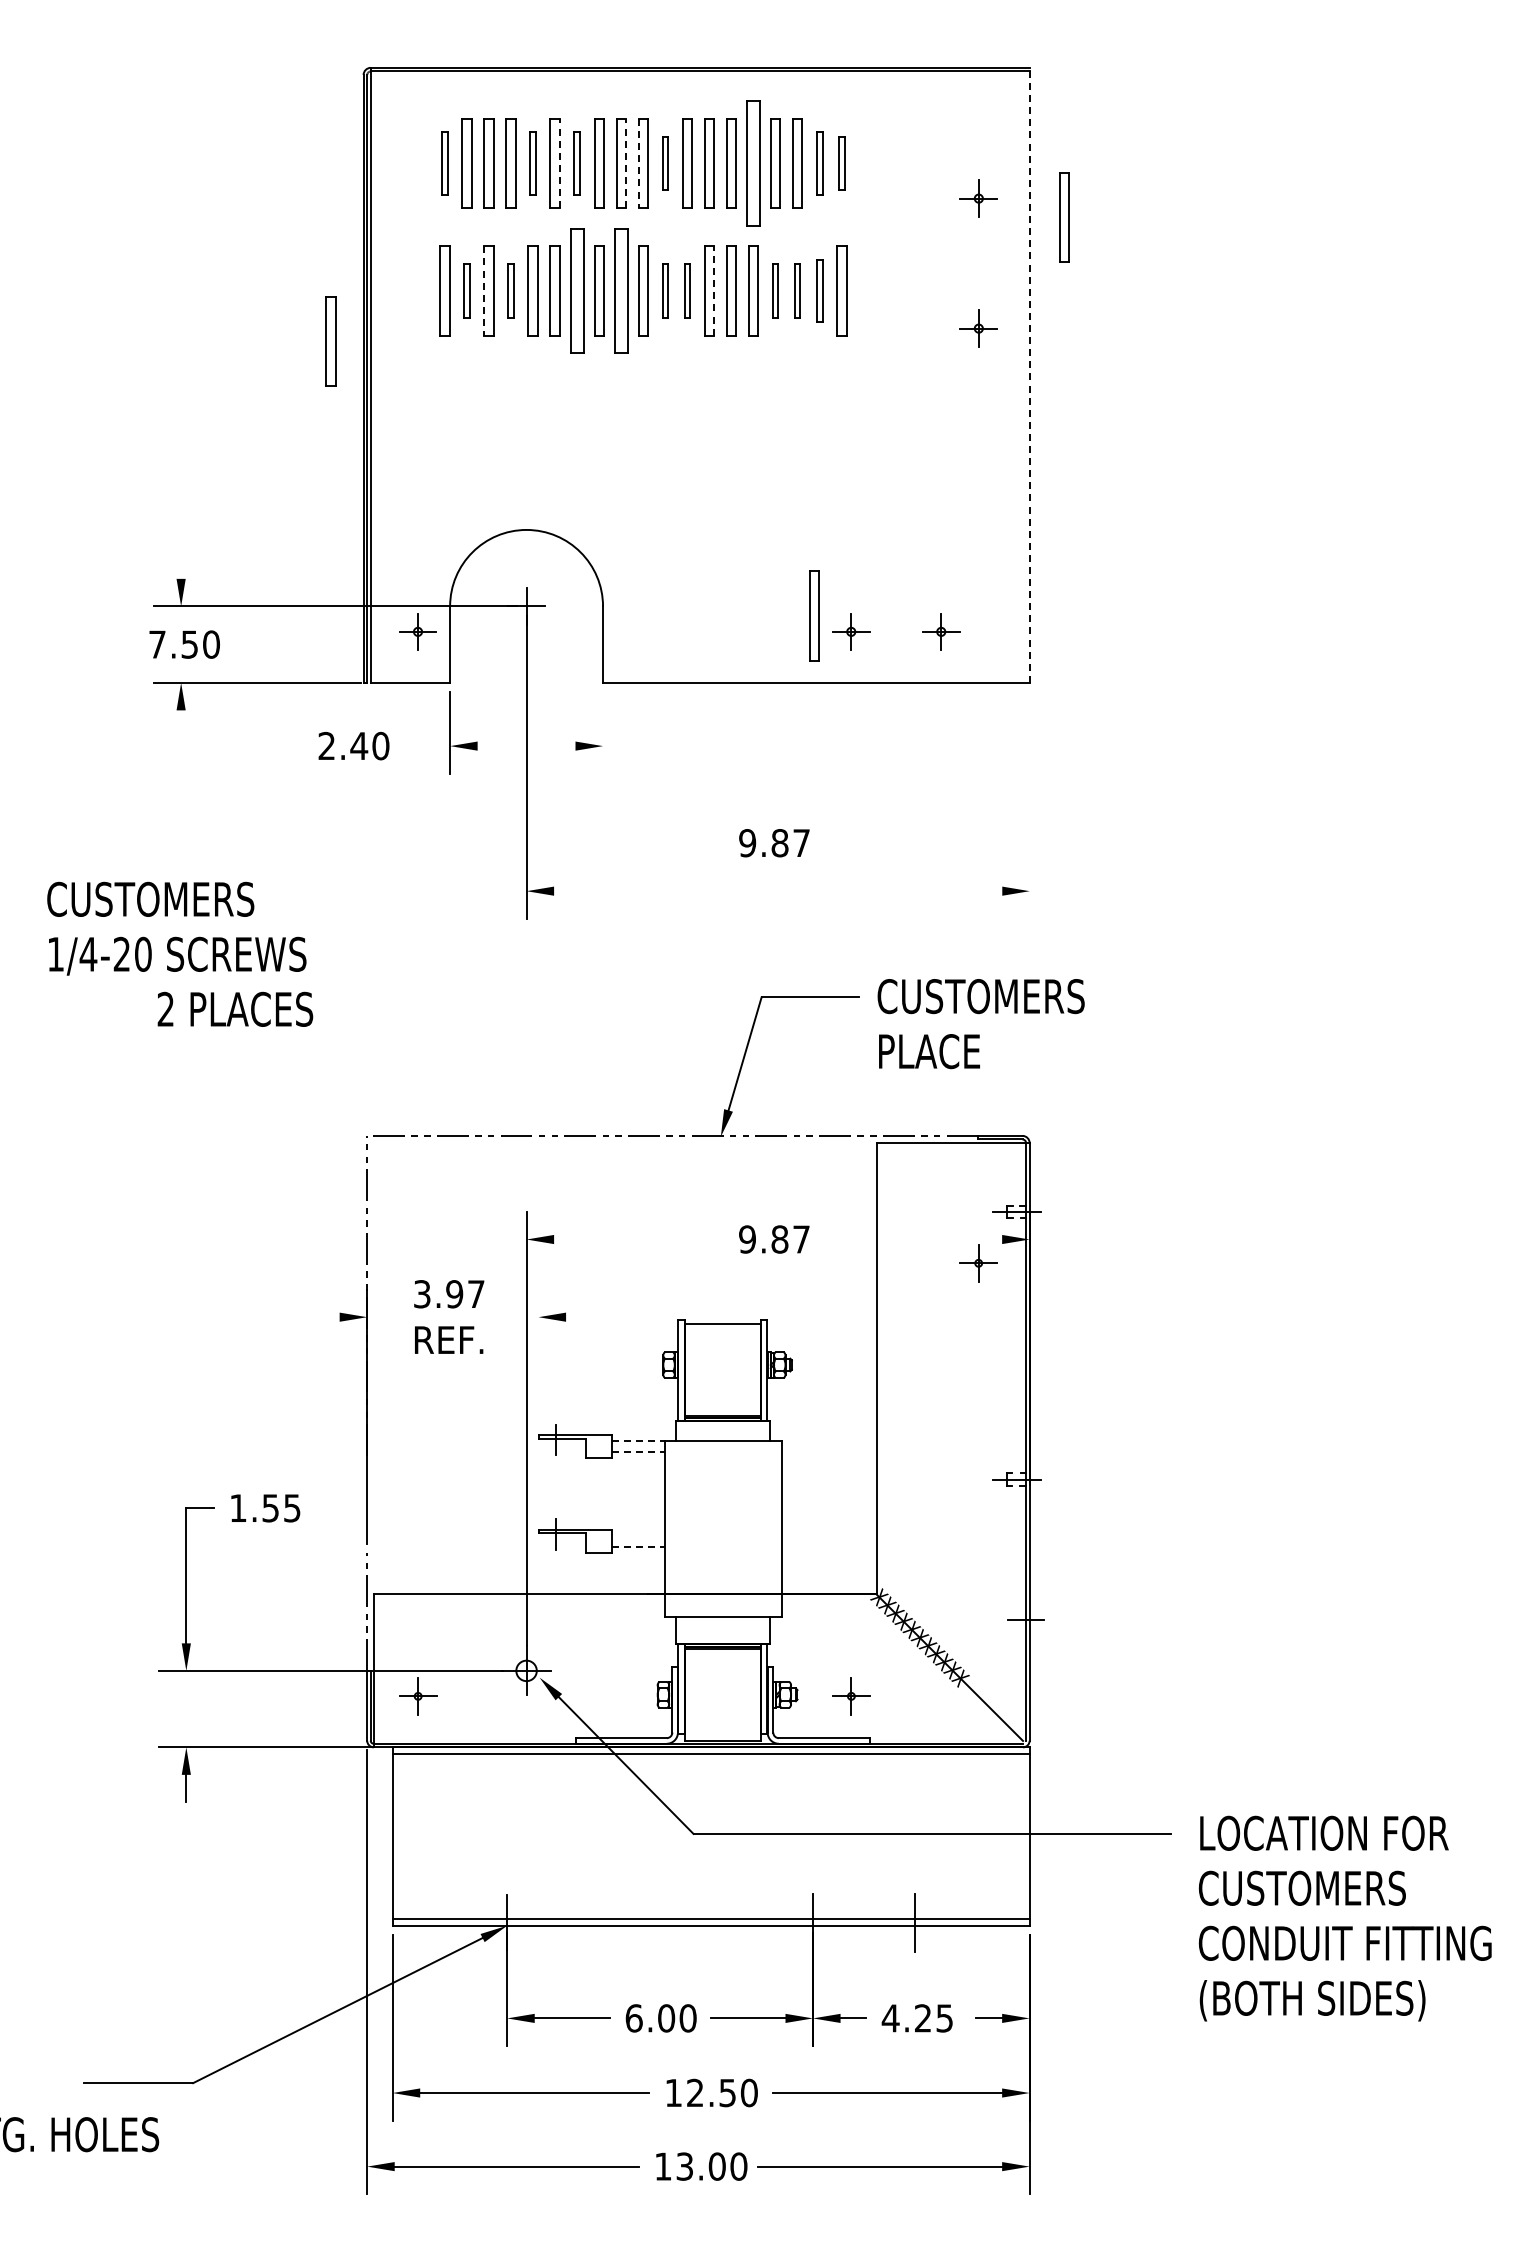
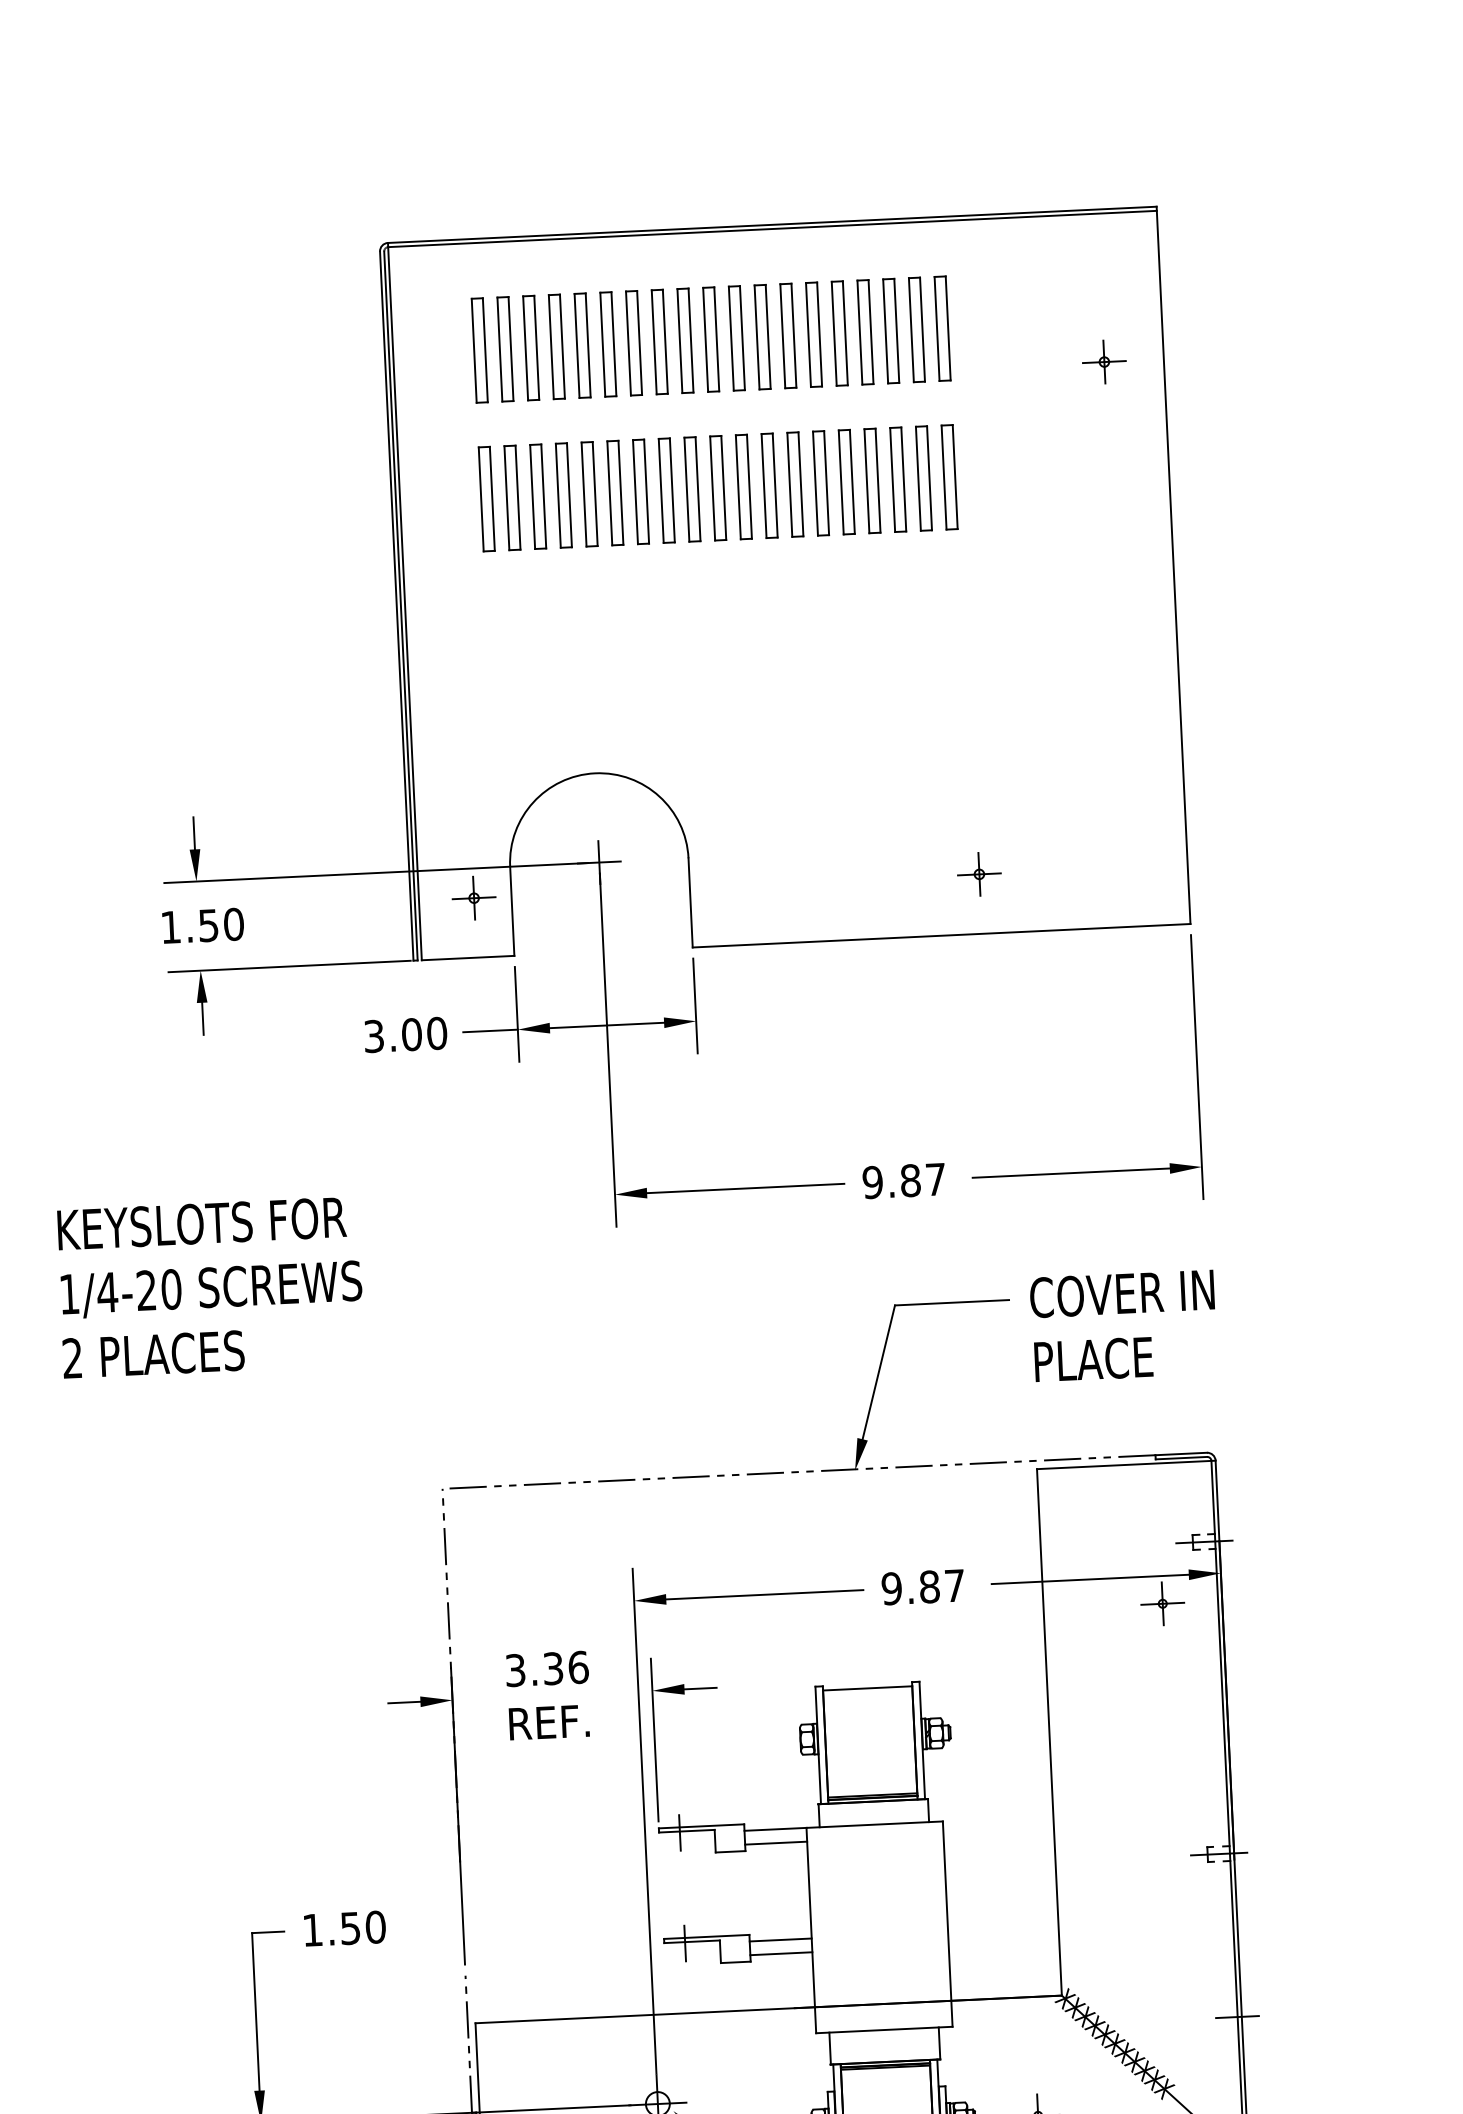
part: (444, 163) -> (479, 350), size x1.43
part: (532, 163) -> (581, 345), size x1.43
line: (559, 163) -> (613, 344), dashed -> solid
part: (576, 163) -> (633, 343), size x1.43
line: (626, 163) -> (691, 340), dashed -> solid
line: (638, 163) -> (705, 339), dashed -> solid
part: (665, 163) -> (737, 338), size x1.67
part: (753, 163) -> (839, 333), size x0.71
part: (819, 163) -> (916, 329), size x1.43
part: (841, 163) -> (942, 328), size x1.67
part: (1064, 217) -> (1205, 379), removed
part: (466, 290) -> (511, 497), size x1.67
part: (510, 290) -> (563, 494), size x1.67
part: (576, 290) -> (640, 491), size x0.71
part: (621, 290) -> (692, 488), size x0.71
part: (665, 290) -> (743, 486), size x1.67
part: (687, 290) -> (769, 485), size x1.67
part: (775, 290) -> (872, 480), size x1.67
part: (797, 290) -> (897, 479), size x1.67
part: (819, 290) -> (923, 477), size x1.43
line: (484, 291) -> (532, 497), dashed -> solid
line: (714, 291) -> (801, 484), dashed -> solid
part: (978, 328) -> (1111, 513), removed
part: (330, 341) -> (356, 564), removed
line: (1029, 375) -> (1173, 565), dashed -> solid
line: (181, 564) -> (194, 832), added
part: (814, 615) -> (935, 857), removed
part: (941, 631) -> (1084, 868), removed
text: (157, 644) -> (170, 927), 7.50 -> 1.50
line: (181, 723) -> (203, 1018), added
line: (603, 732) -> (695, 1005), added
text: (343, 745) -> (393, 1034), 2.40 -> 3.00
line: (426, 746) -> (490, 1031), added
line: (526, 746) -> (606, 1025), added
line: (1029, 805) -> (1196, 1067), added
text: (774, 843) -> (904, 1181), moved
line: (638, 891) -> (745, 1188), added
line: (917, 891) -> (1070, 1173), added
text: (171, 898) -> (201, 1222), CUSTOMERS -> KEYSLOTS FOR
text: (992, 996) -> (1164, 1291), CUSTOMERS -> COVER IN
text: (235, 1008) -> (153, 1353), moved
line: (638, 1239) -> (764, 1594), added
line: (917, 1239) -> (1090, 1579), added
text: (465, 1294) -> (565, 1668), 3.97 -> 3.36
line: (325, 1317) -> (403, 1702), added
line: (579, 1317) -> (700, 1688), added
line: (538, 1359) -> (654, 1740), added
line: (638, 1440) -> (775, 1829), dashed -> solid
line: (638, 1452) -> (776, 1843), dashed -> solid
text: (291, 1508) -> (374, 1927), 1.55 -> 1.50
line: (637, 1535) -> (779, 1940), added
line: (638, 1547) -> (781, 1953), dashed -> solid

